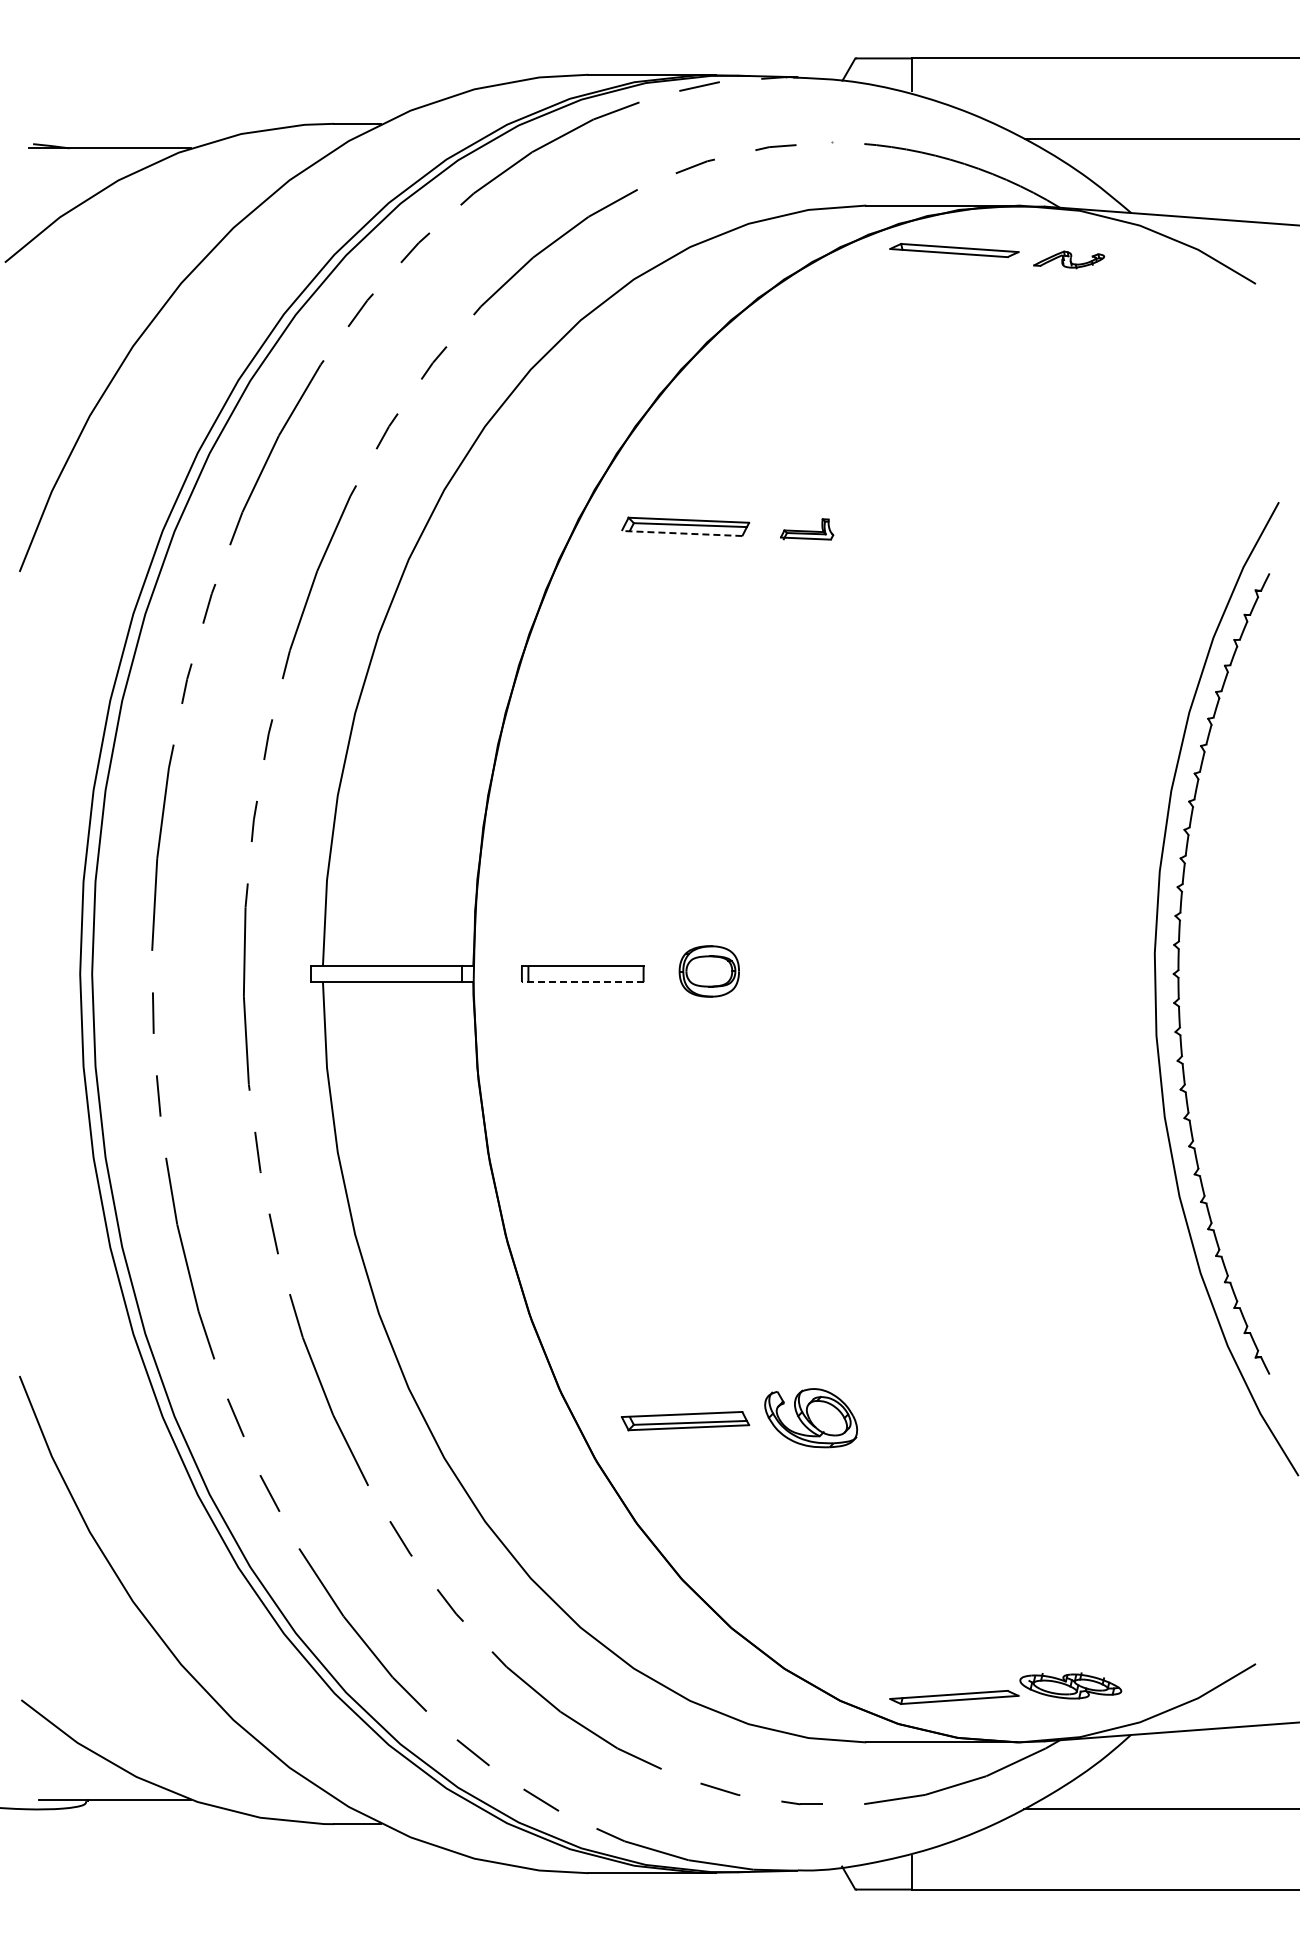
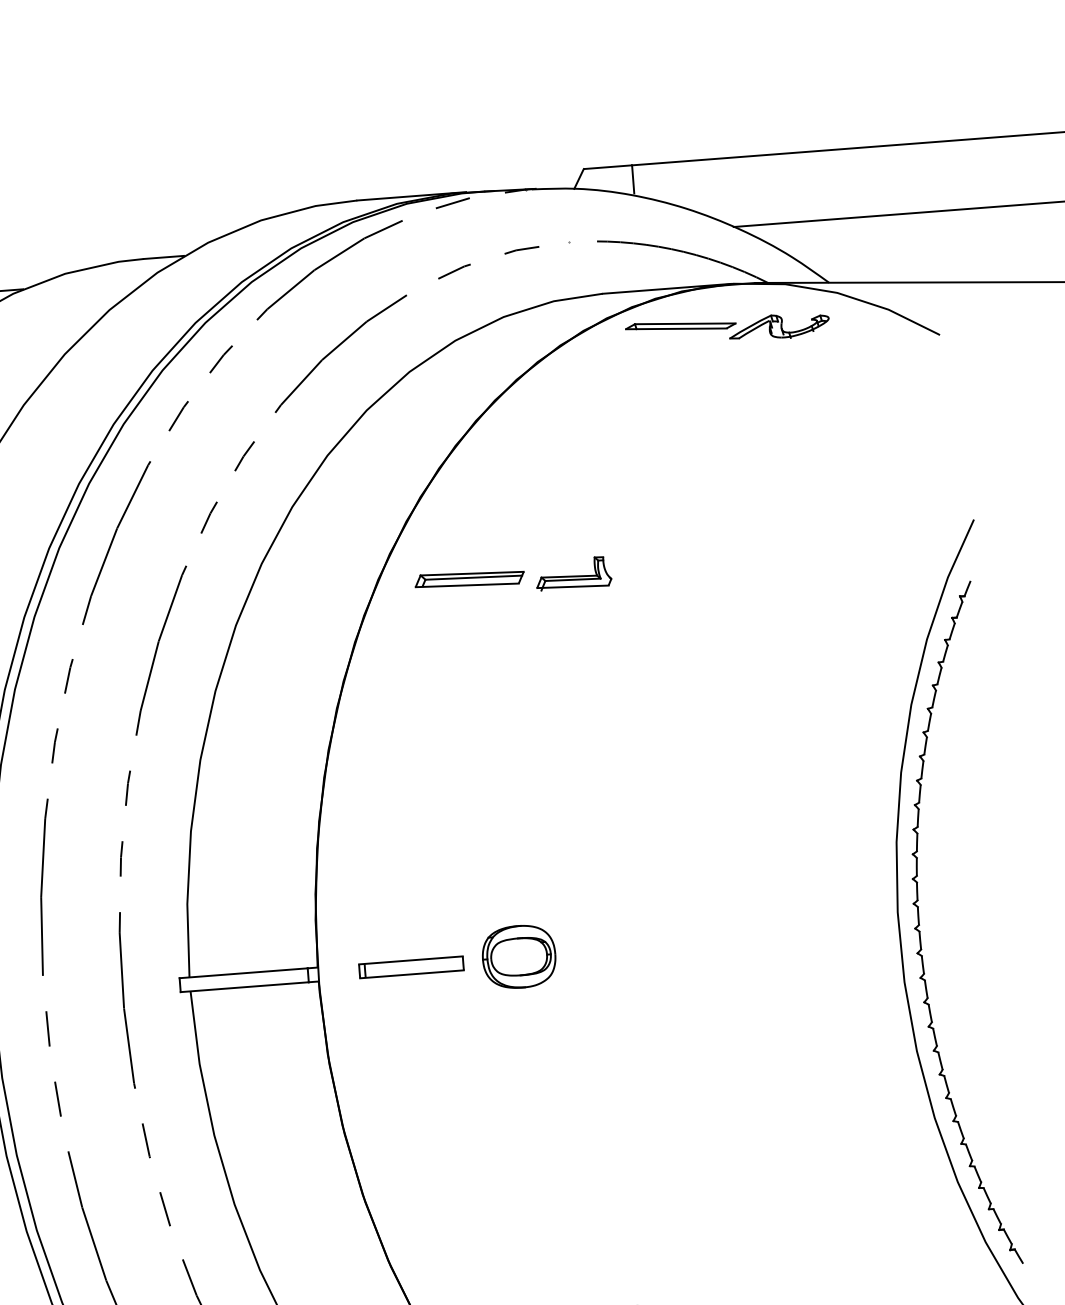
part: (1068, 259) -> (778, 326), size x1.67
part: (806, 529) -> (573, 573), size x1.67
line: (681, 533) -> (466, 585), dashed -> solid
part: (709, 971) -> (519, 956), size x1.43
line: (582, 982) -> (411, 974), dashed -> solid

